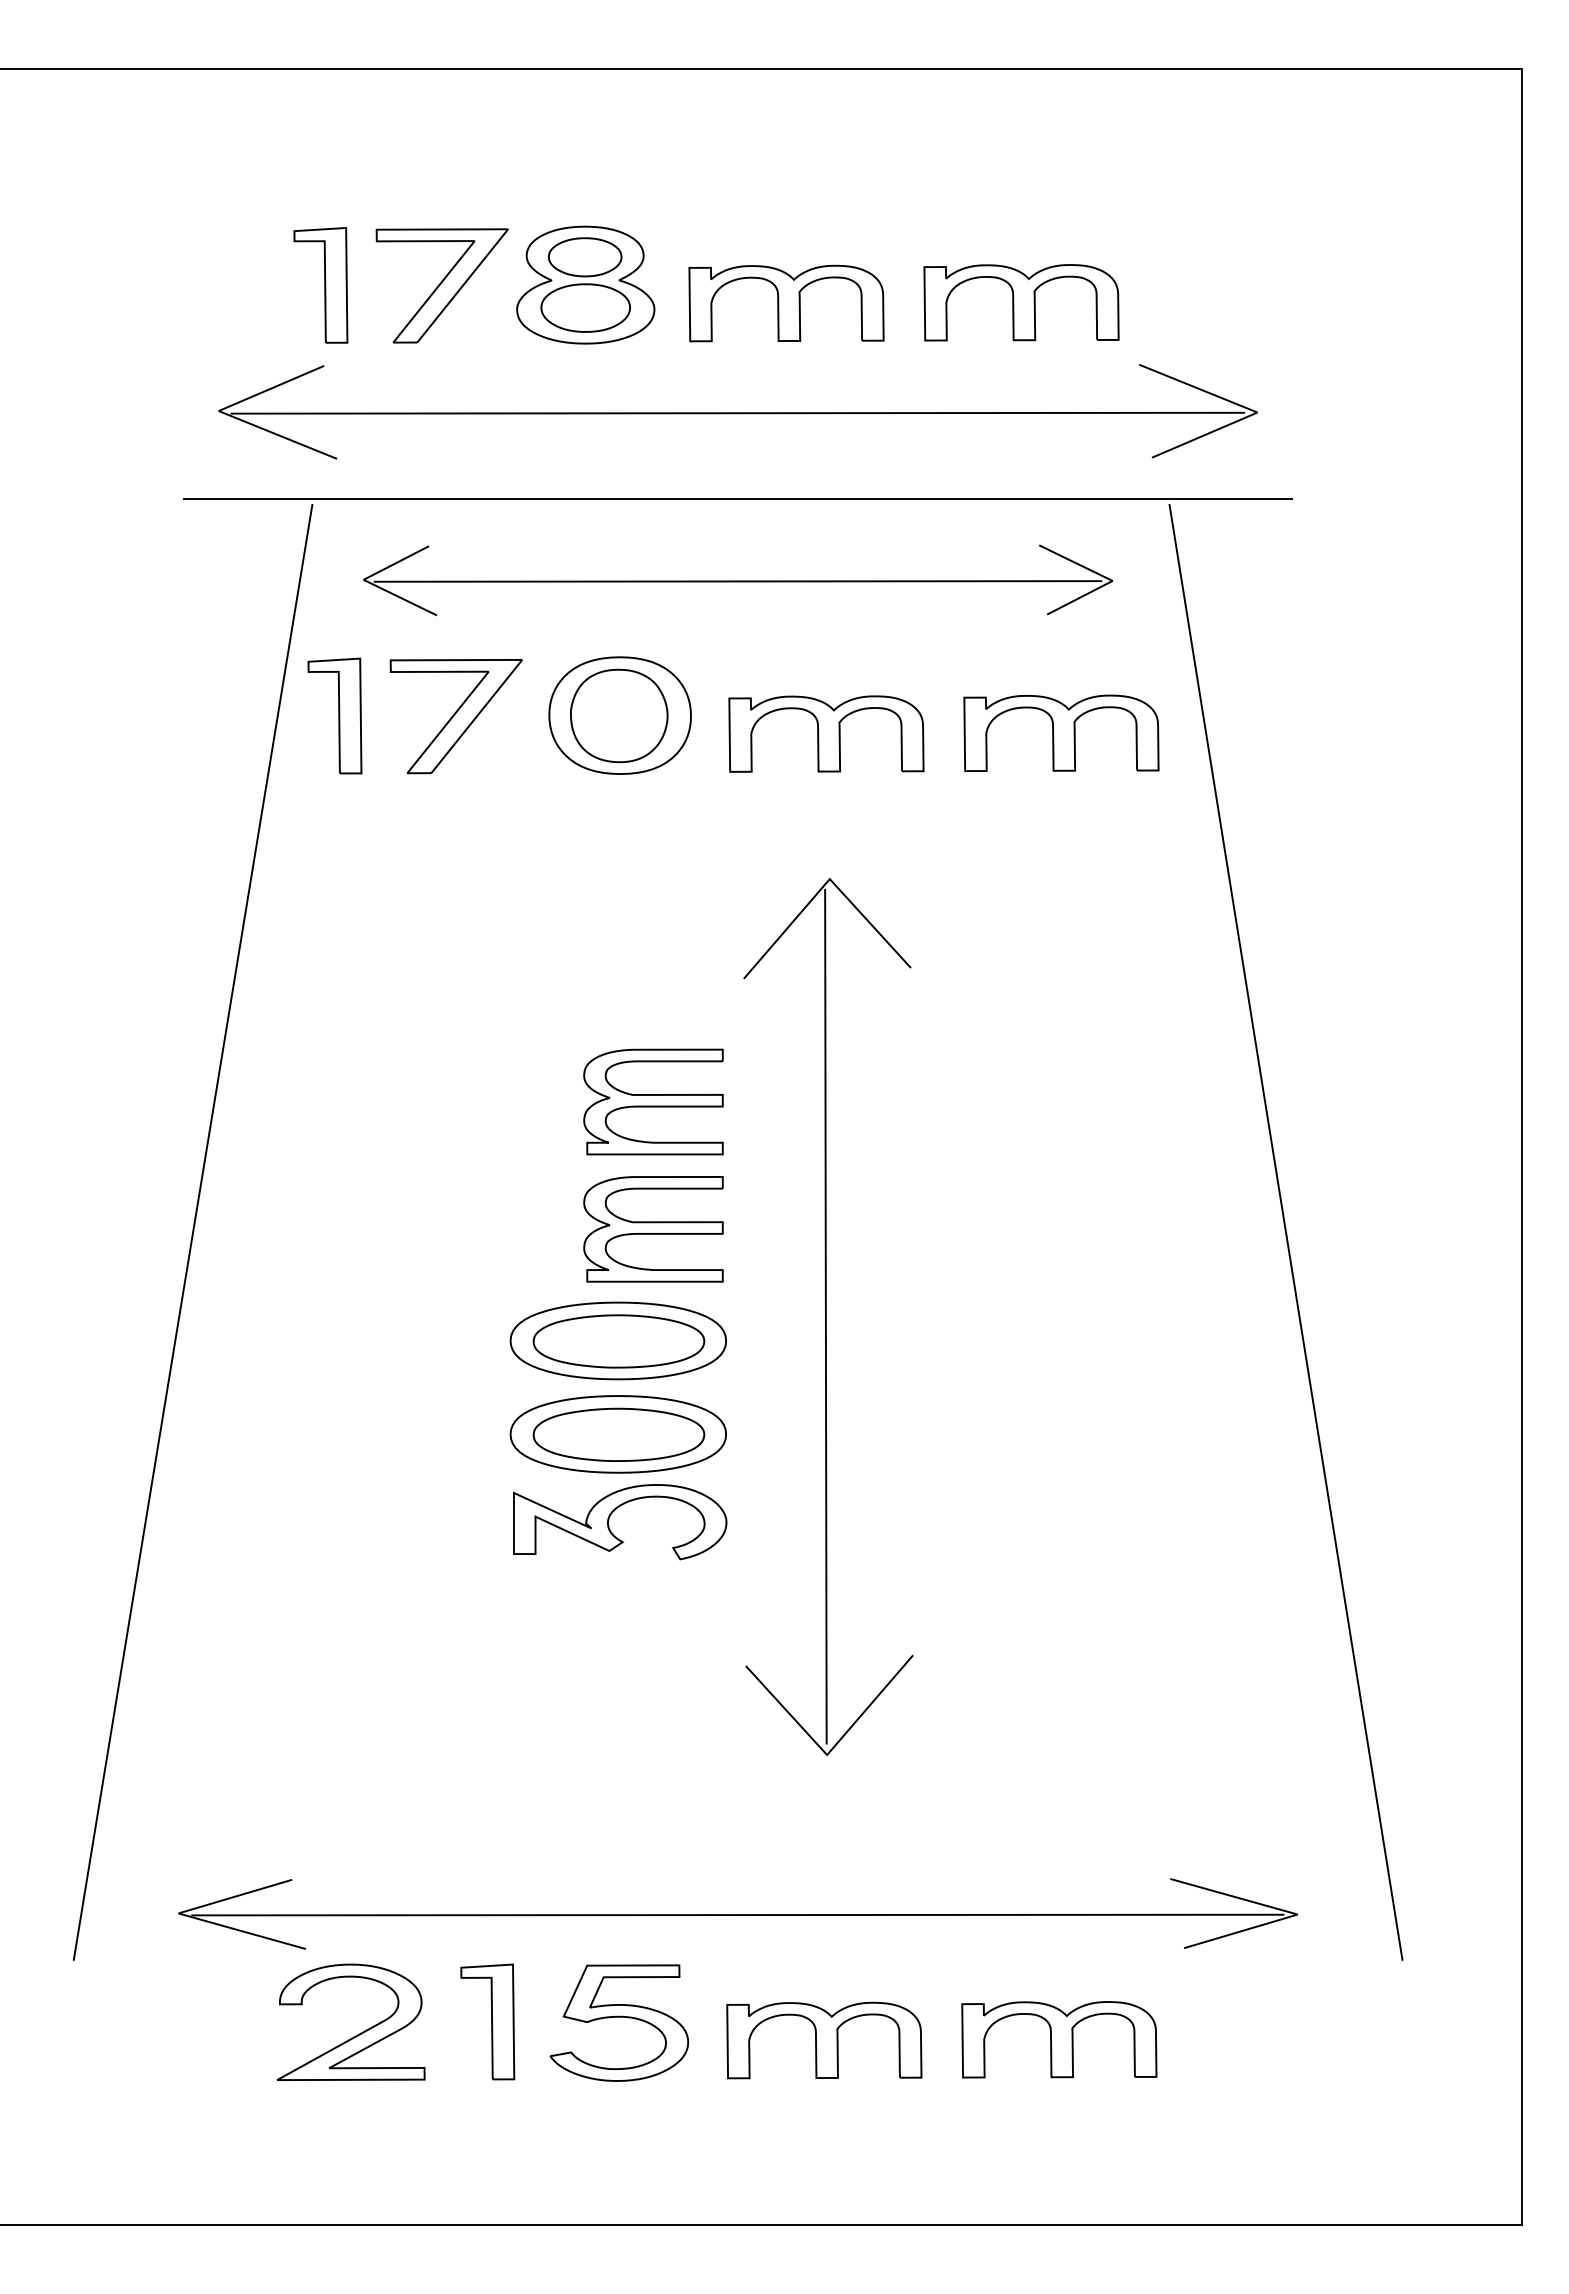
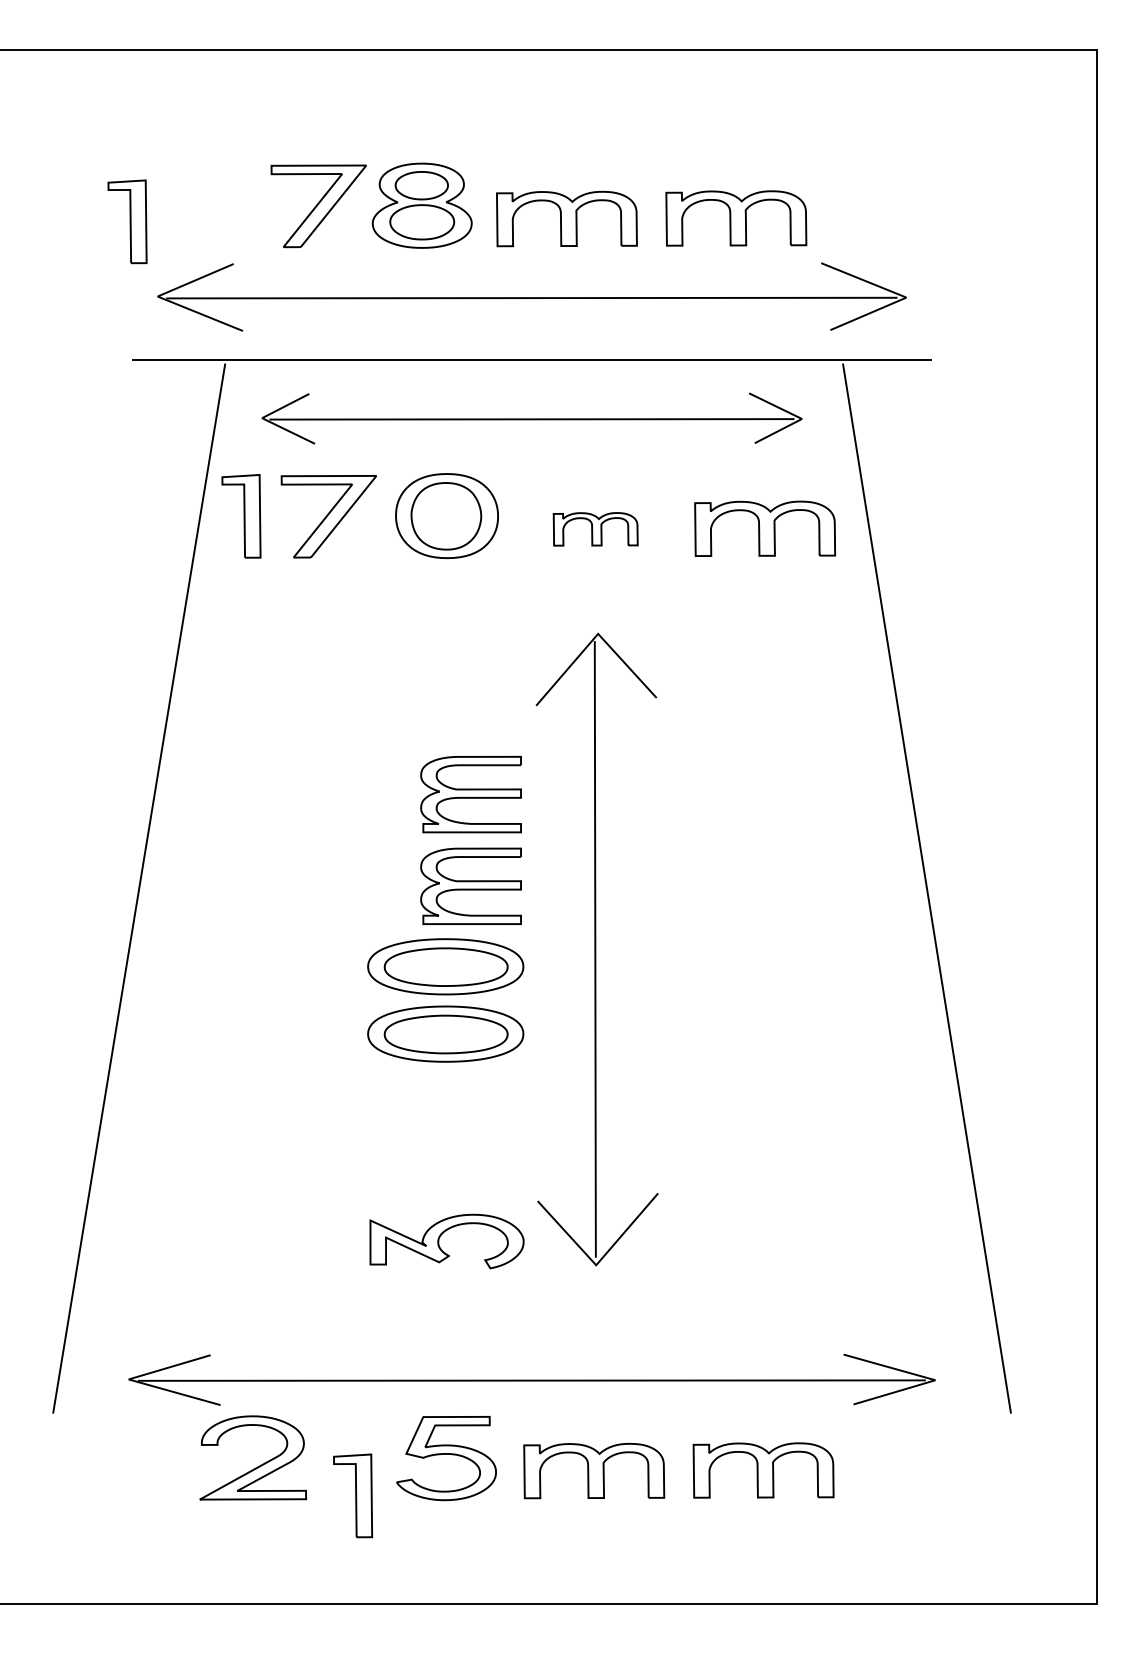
part: (320, 285) -> (127, 221), moved
part: (826, 733) -> (595, 528), size x0.6
part: (609, 1520) -> (439, 1240), moved
part: (487, 2021) -> (352, 1495), moved

